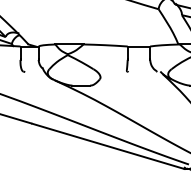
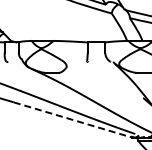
line: (107, 145) -> (72, 119), solid -> dashed

